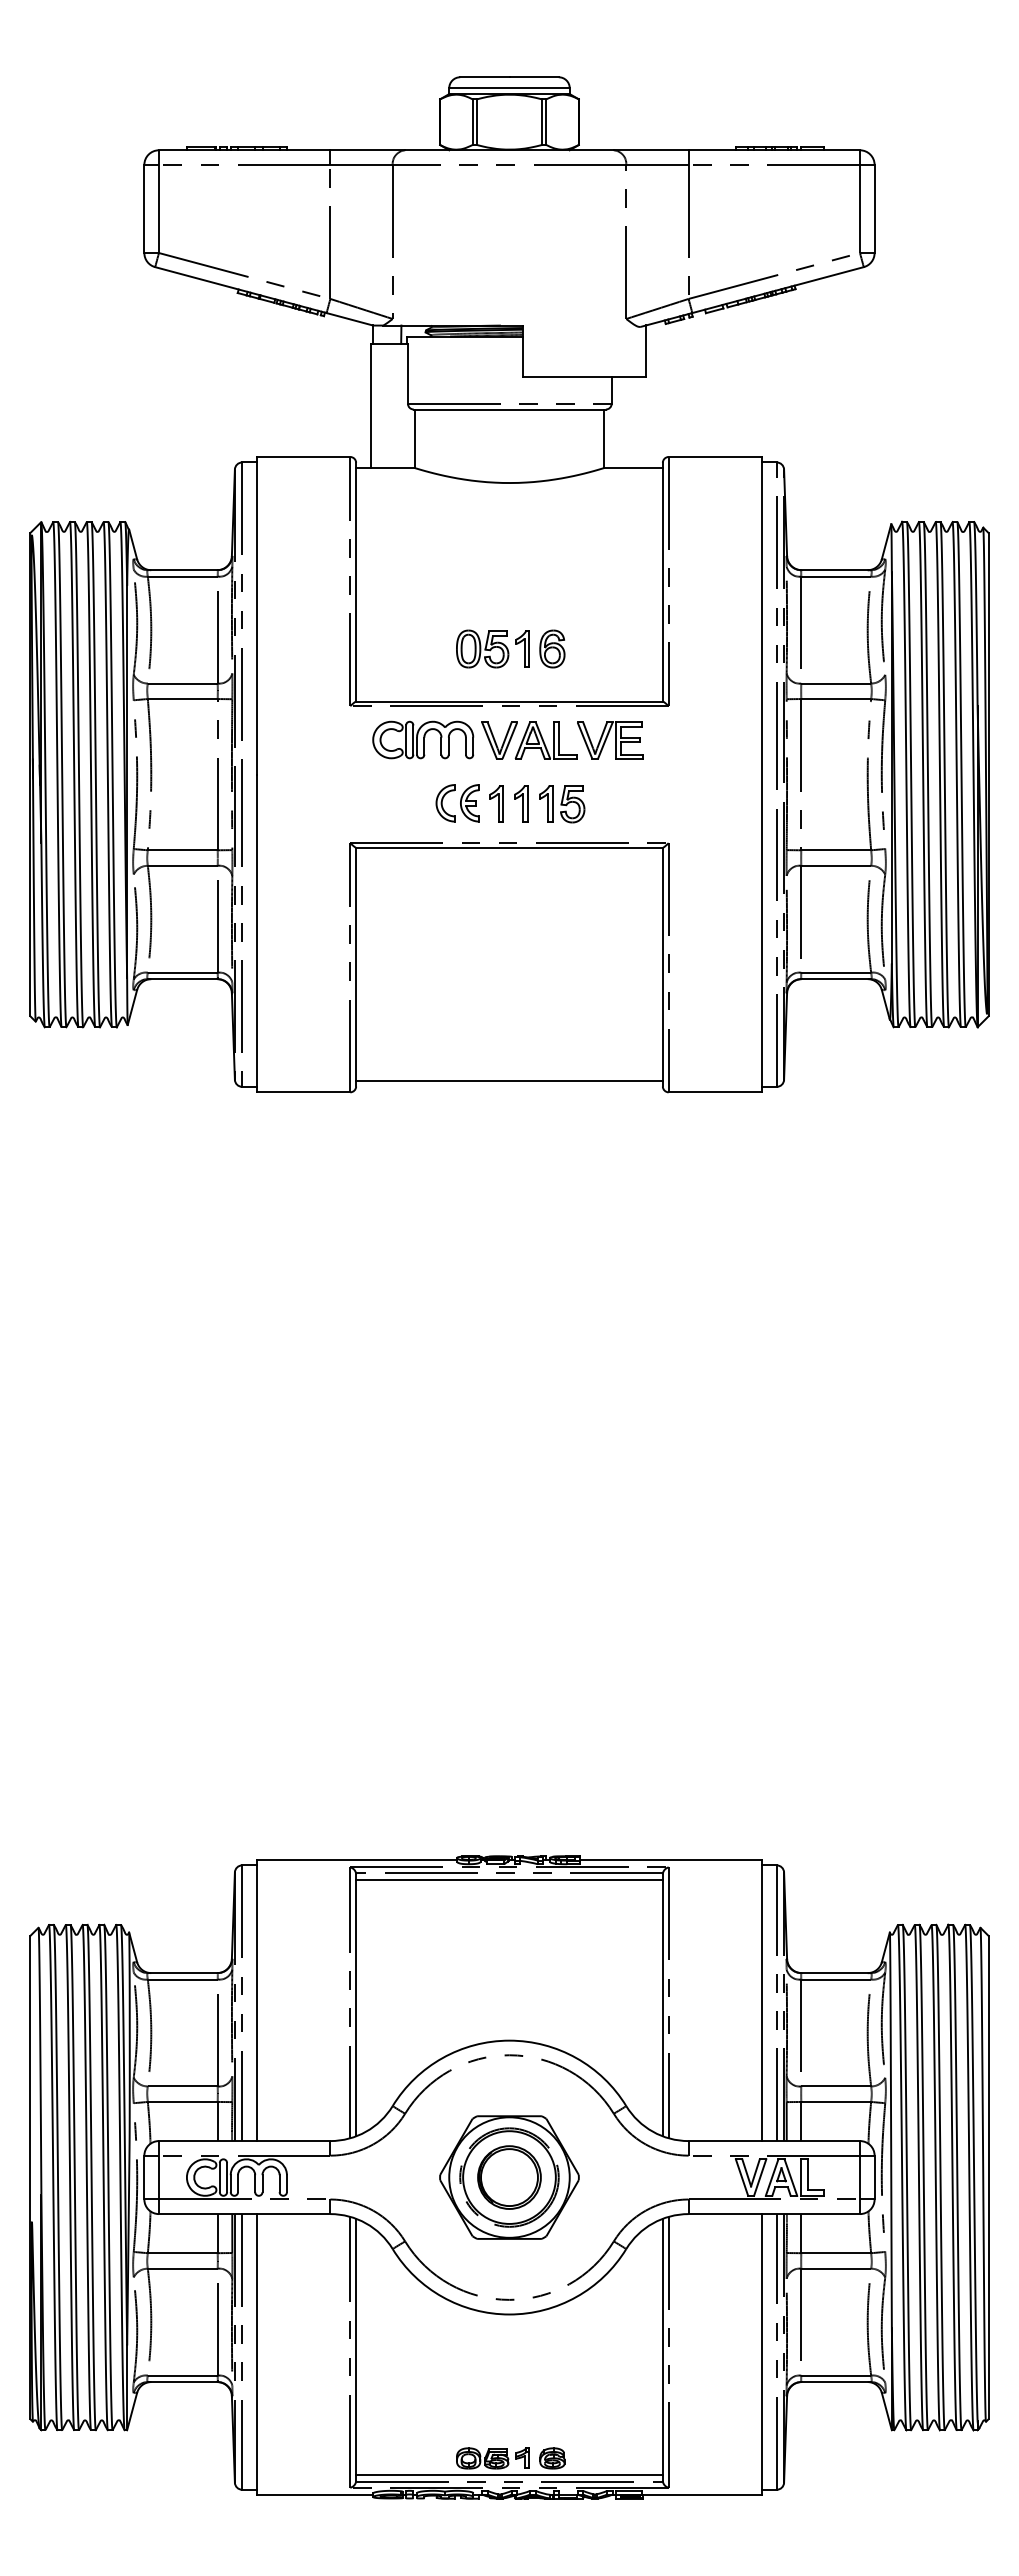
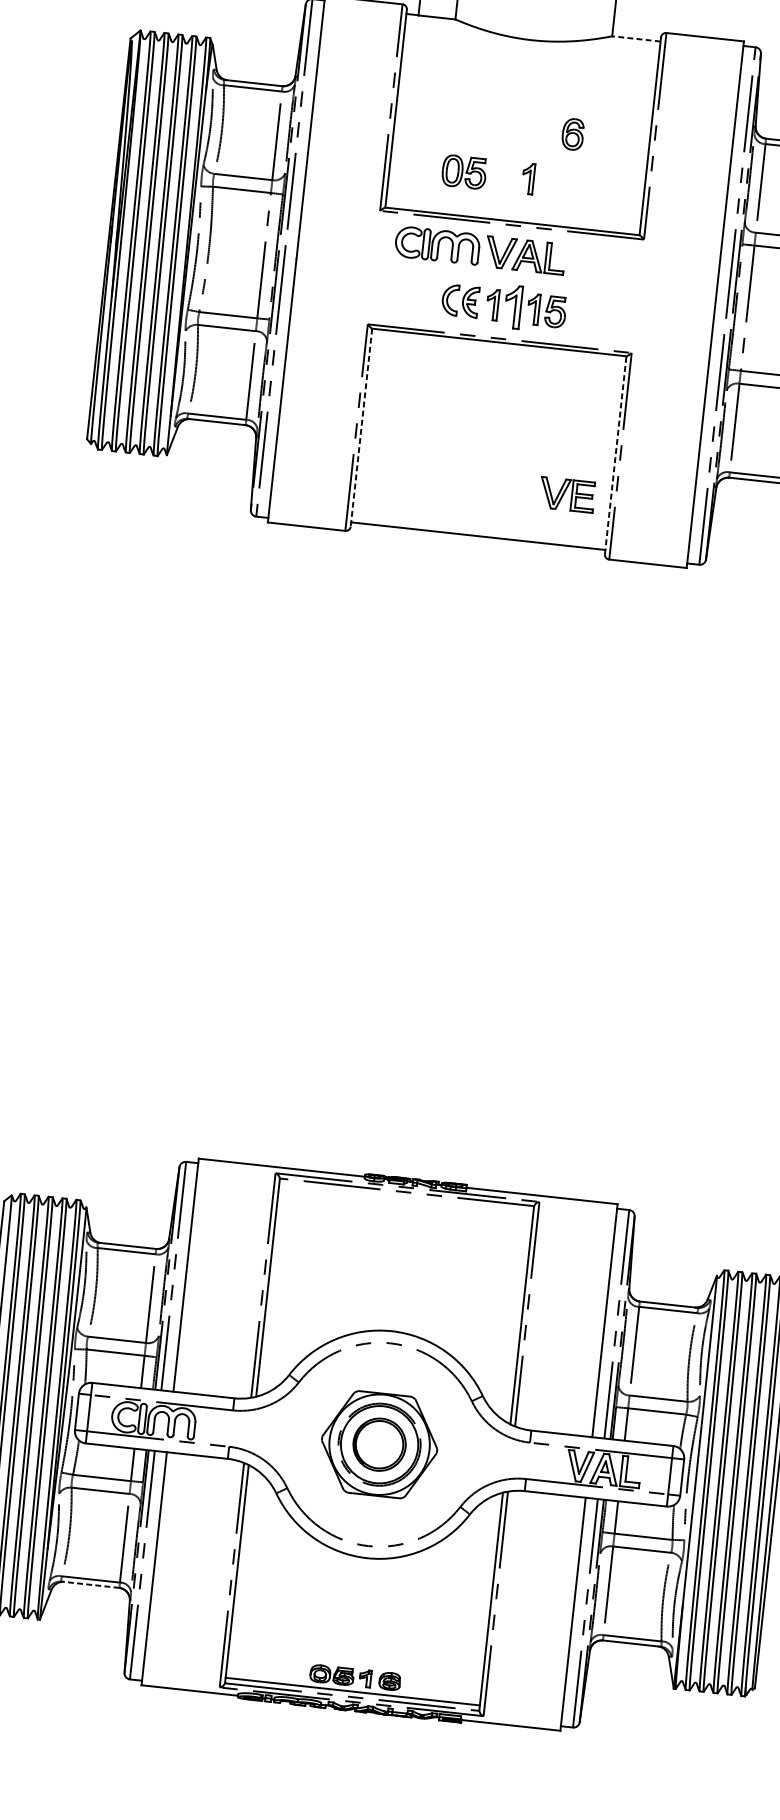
line: (632, 467) -> (635, 38), solid -> dashed
part: (482, 648) -> (464, 171), moved
part: (552, 648) -> (573, 133), moved
part: (610, 740) -> (567, 494), moved
part: (521, 803) -> (513, 306), size x1.4
line: (662, 966) -> (615, 454), solid -> dashed
line: (356, 967) -> (361, 428), solid -> dashed
line: (509, 1879) -> (406, 1197), removed
line: (182, 2382) -> (90, 1585), solid -> dashed

